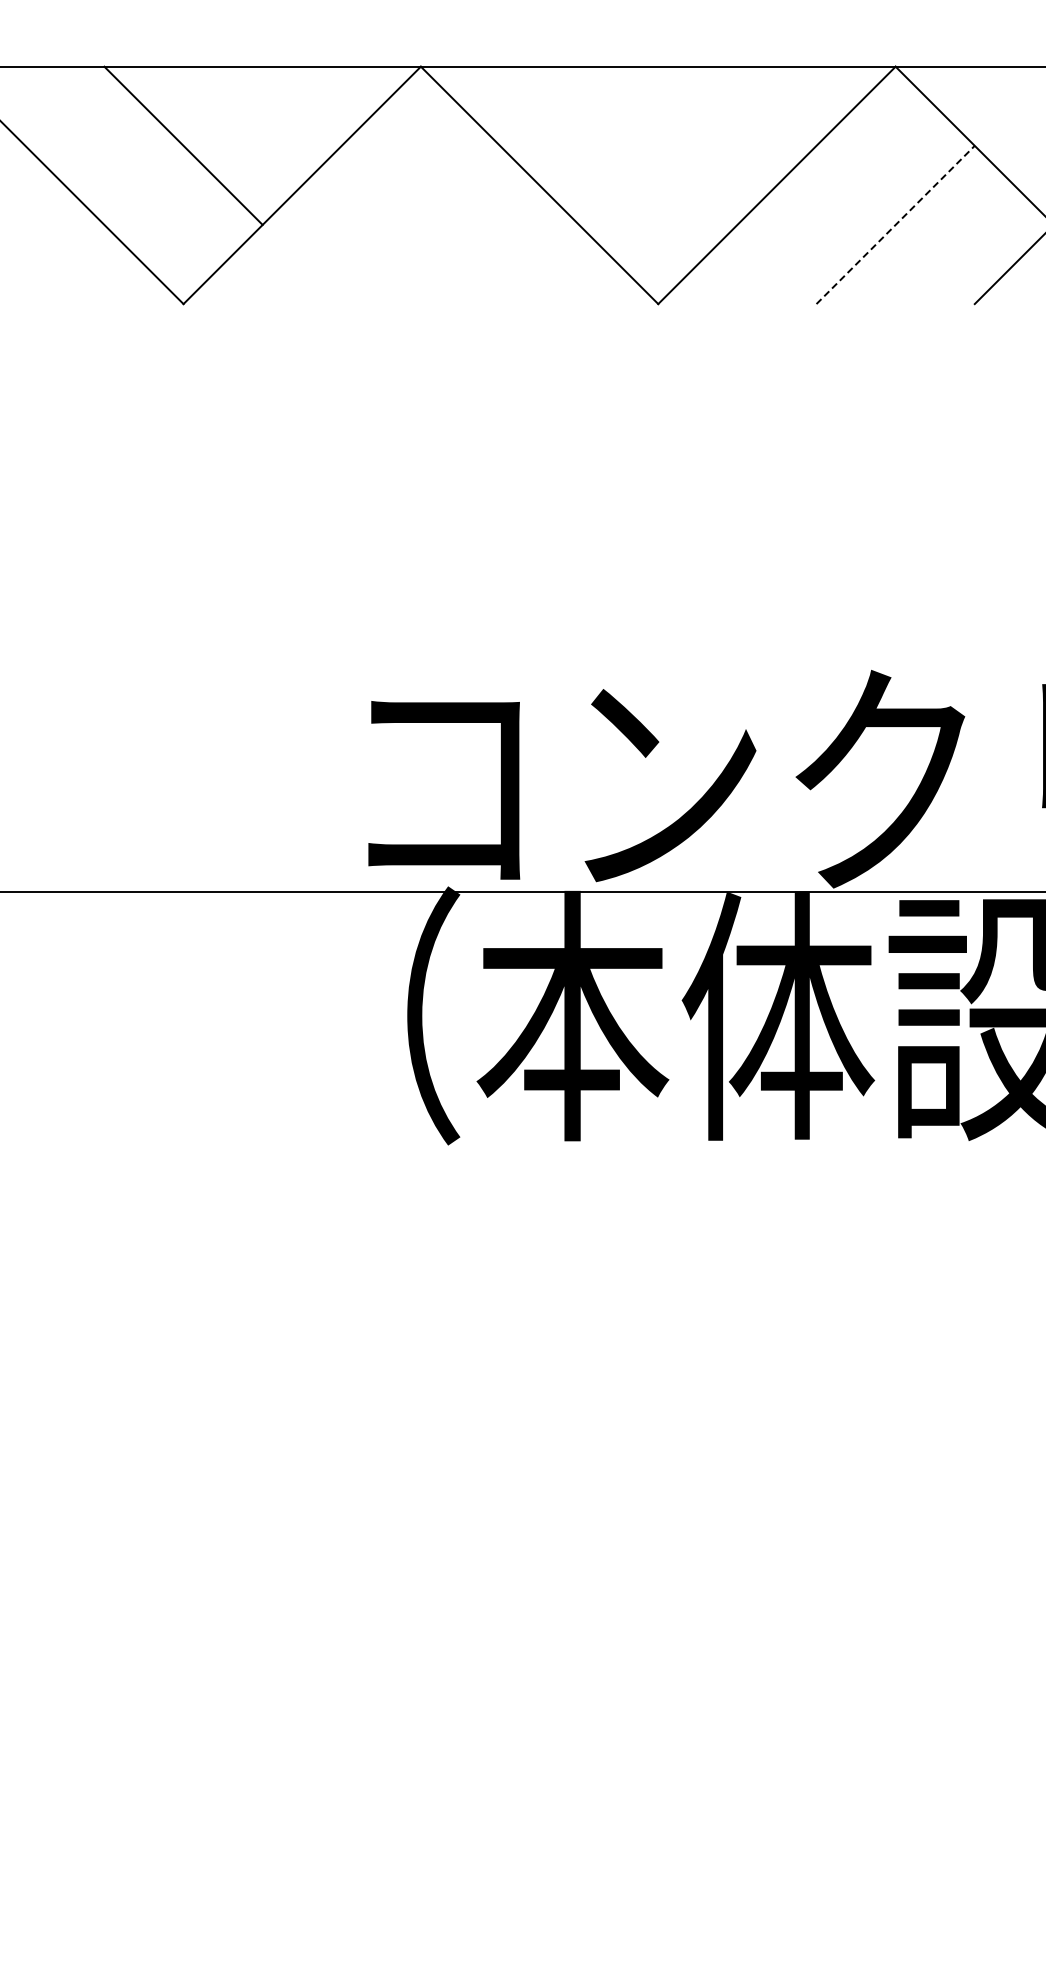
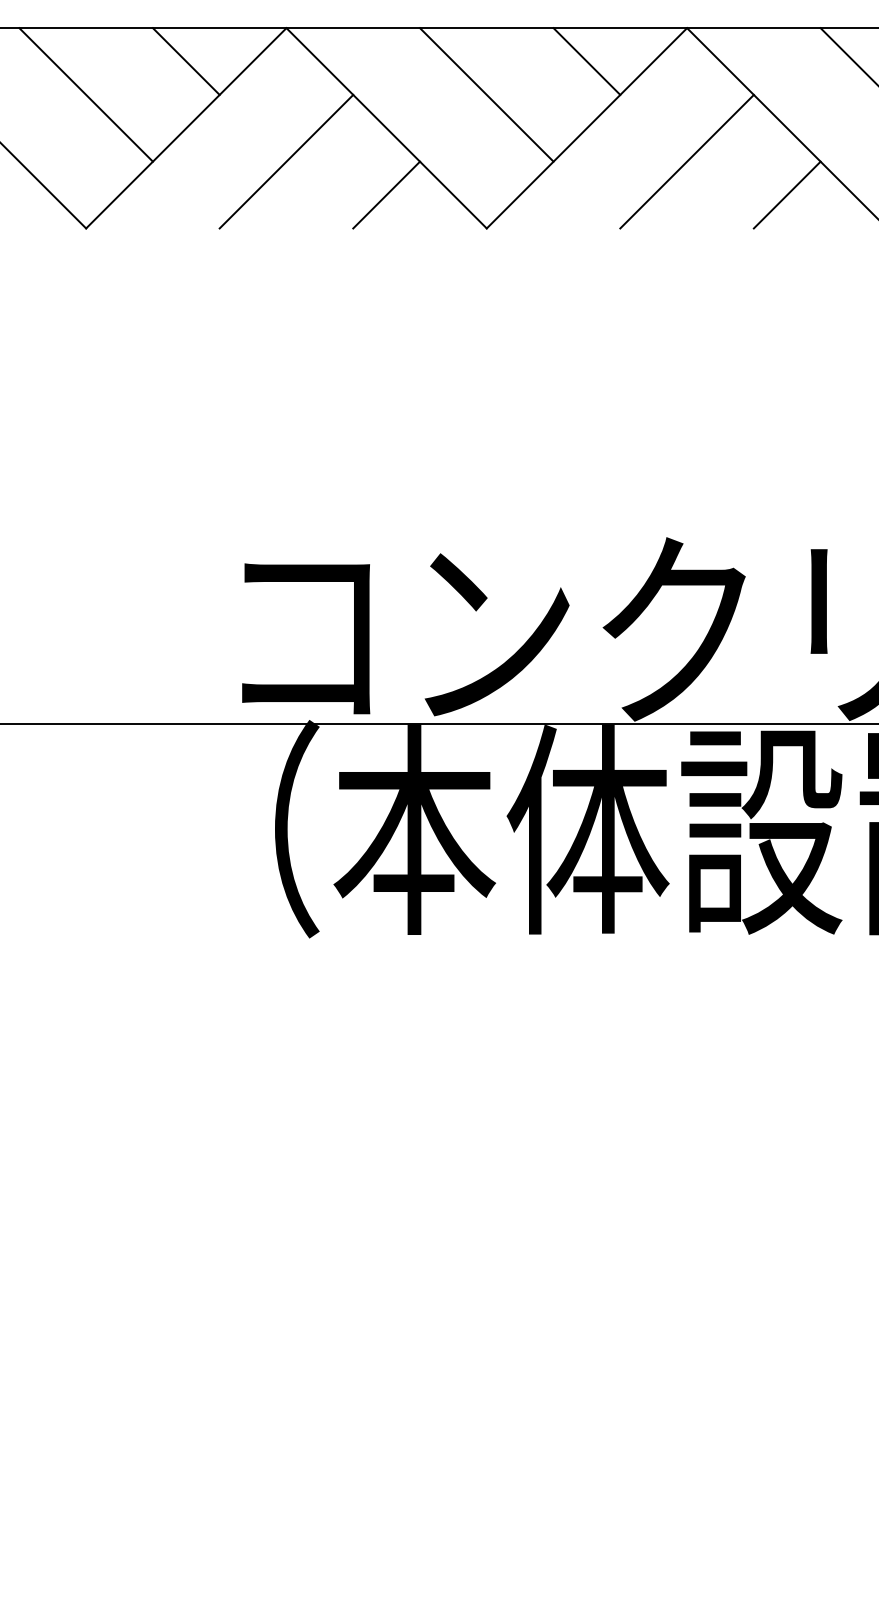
line: (301, 105) -> (185, 60), added
line: (776, 105) -> (586, 60), added
line: (658, 145) -> (486, 94), added
line: (420, 224) -> (286, 161), added
line: (895, 224) -> (686, 161), dashed -> solid
line: (539, 264) -> (386, 195), added

